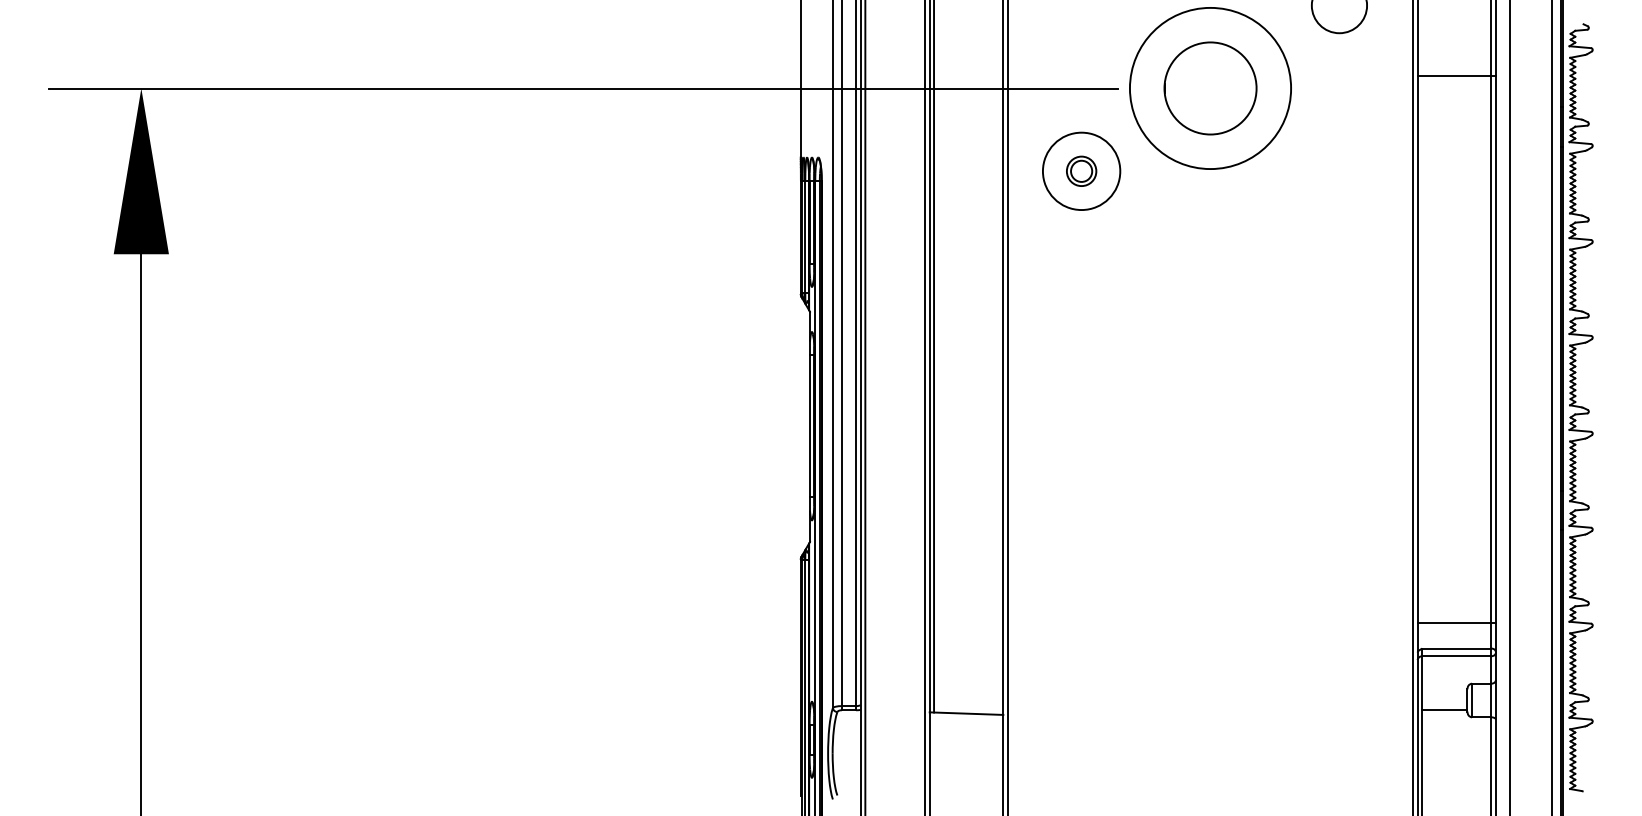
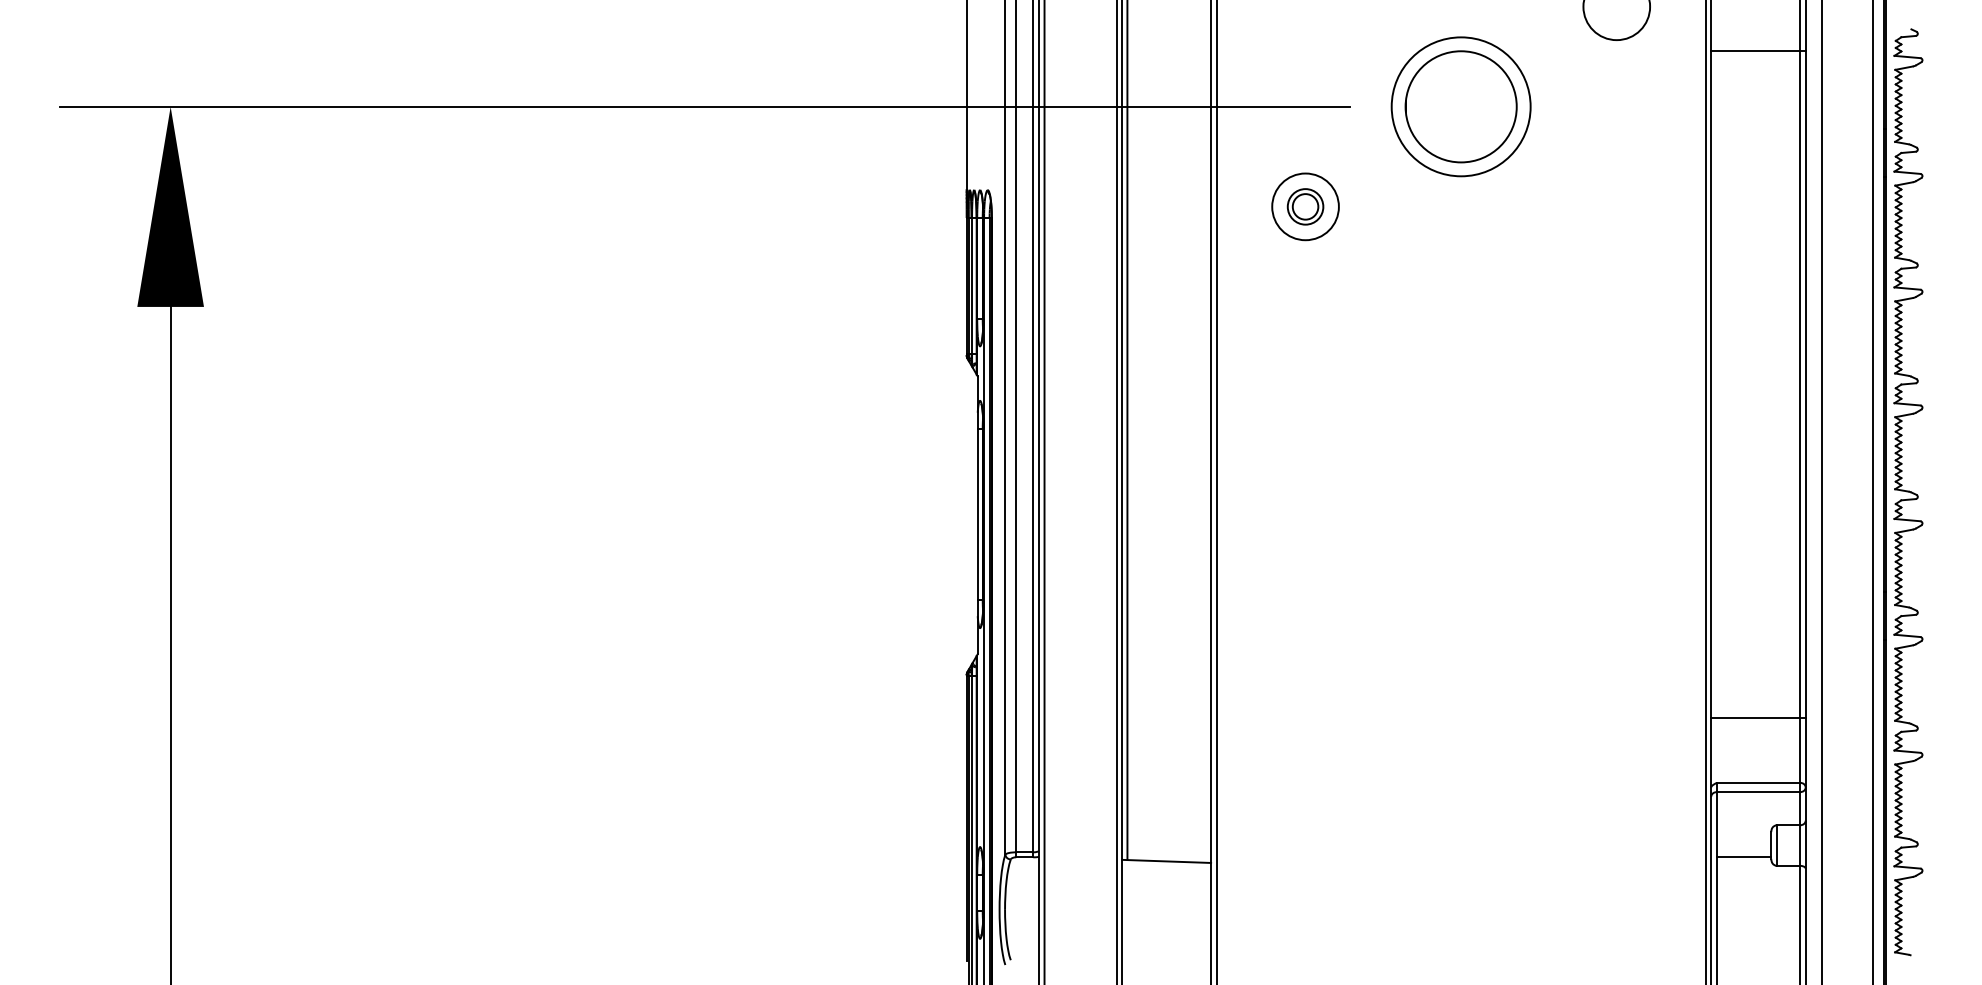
line: (1456, 76) -> (1758, 51), moved
circle: (1210, 88) -> (1461, 106), size x0.71
circle: (1081, 170) -> (1305, 205), size x0.71
line: (1456, 622) -> (1758, 717), moved

